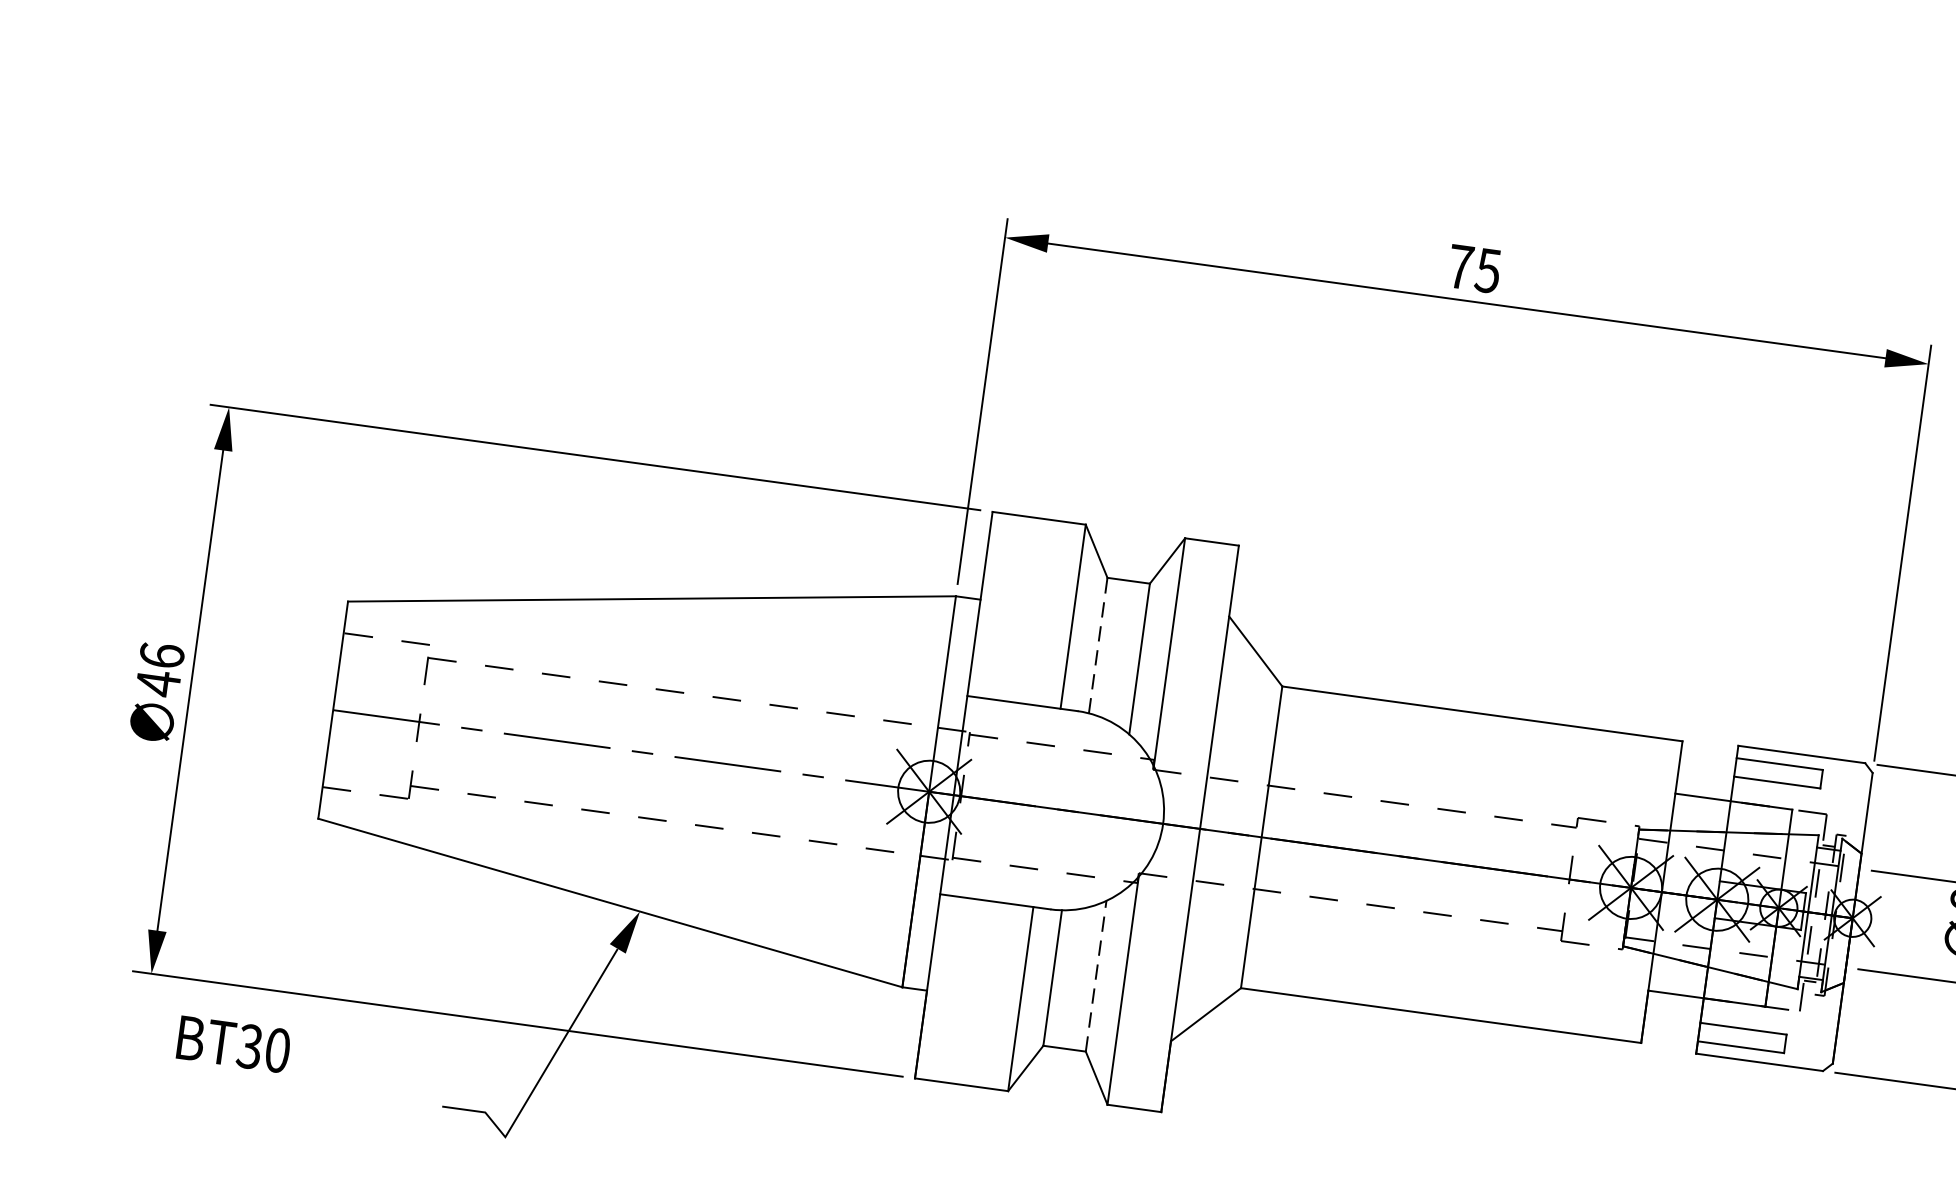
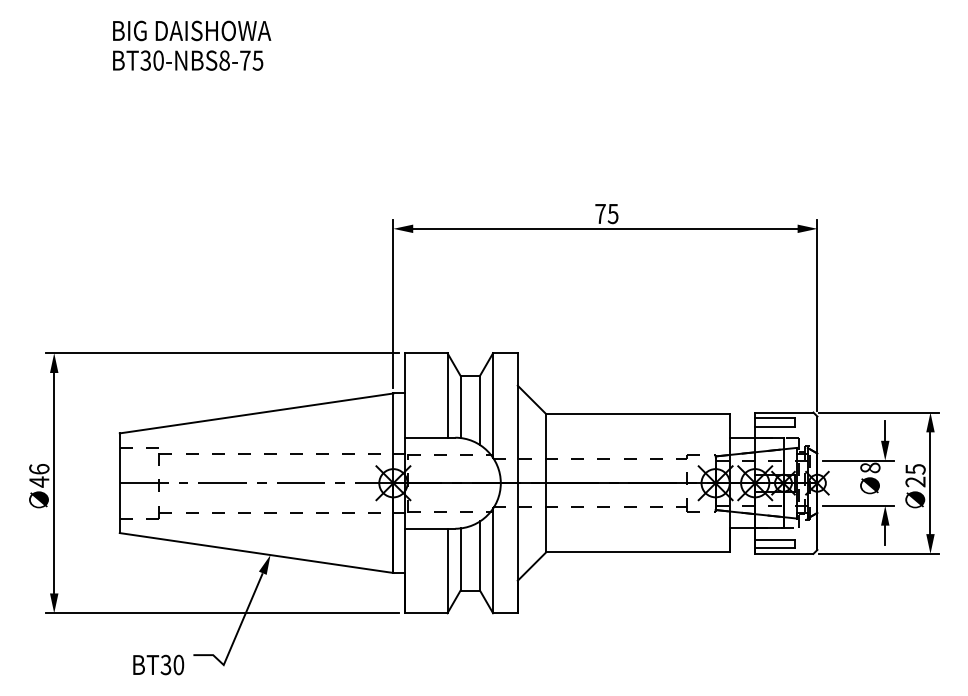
line: (1098, 644) -> (460, 406), dashed -> solid
line: (1096, 977) -> (480, 556), dashed -> solid
text: (233, 1043) -> (158, 664), moved

